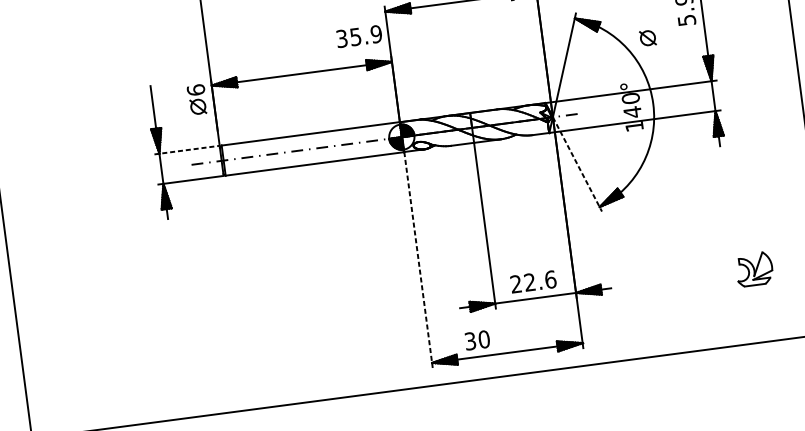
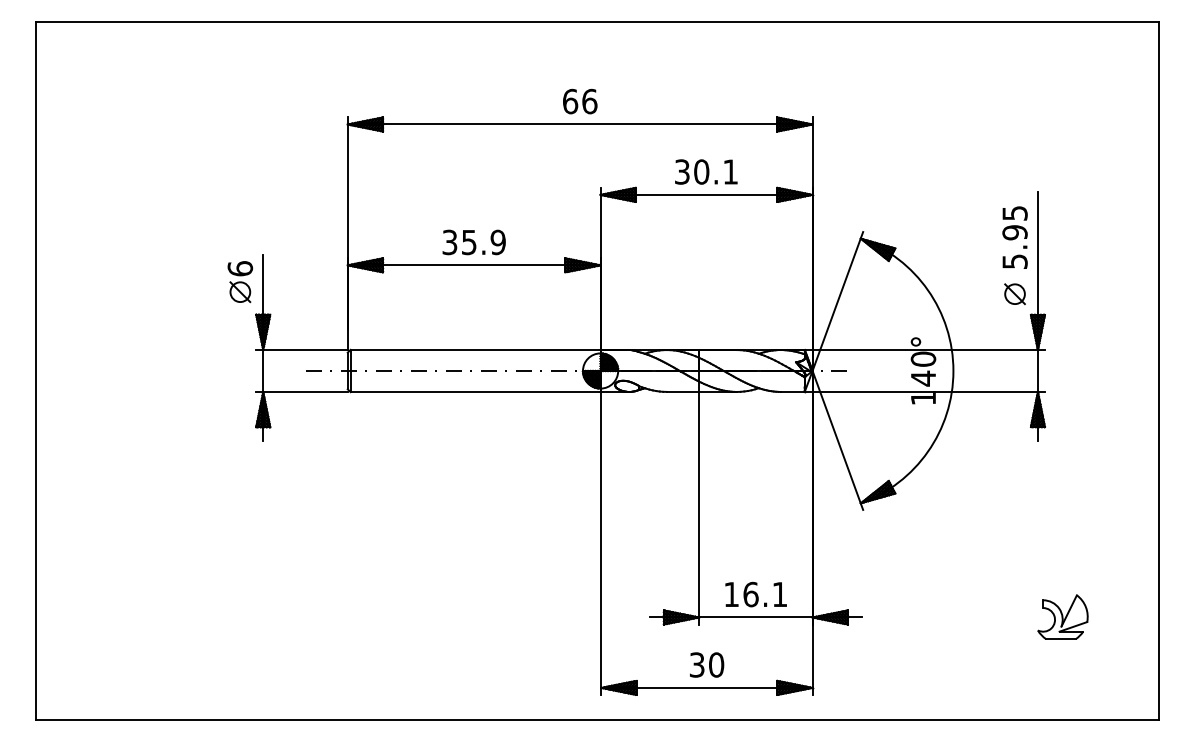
text: (358, 36) -> (473, 242), moved
part: (647, 38) -> (1014, 294), moved
part: (197, 99) -> (240, 282), moved
line: (186, 149) -> (301, 349), dashed -> solid
line: (577, 164) -> (837, 440), dashed -> solid
line: (418, 260) -> (601, 543), dashed -> solid
text: (533, 281) -> (755, 594), 22.6 -> 16.1
text: (477, 339) -> (707, 664), moved

